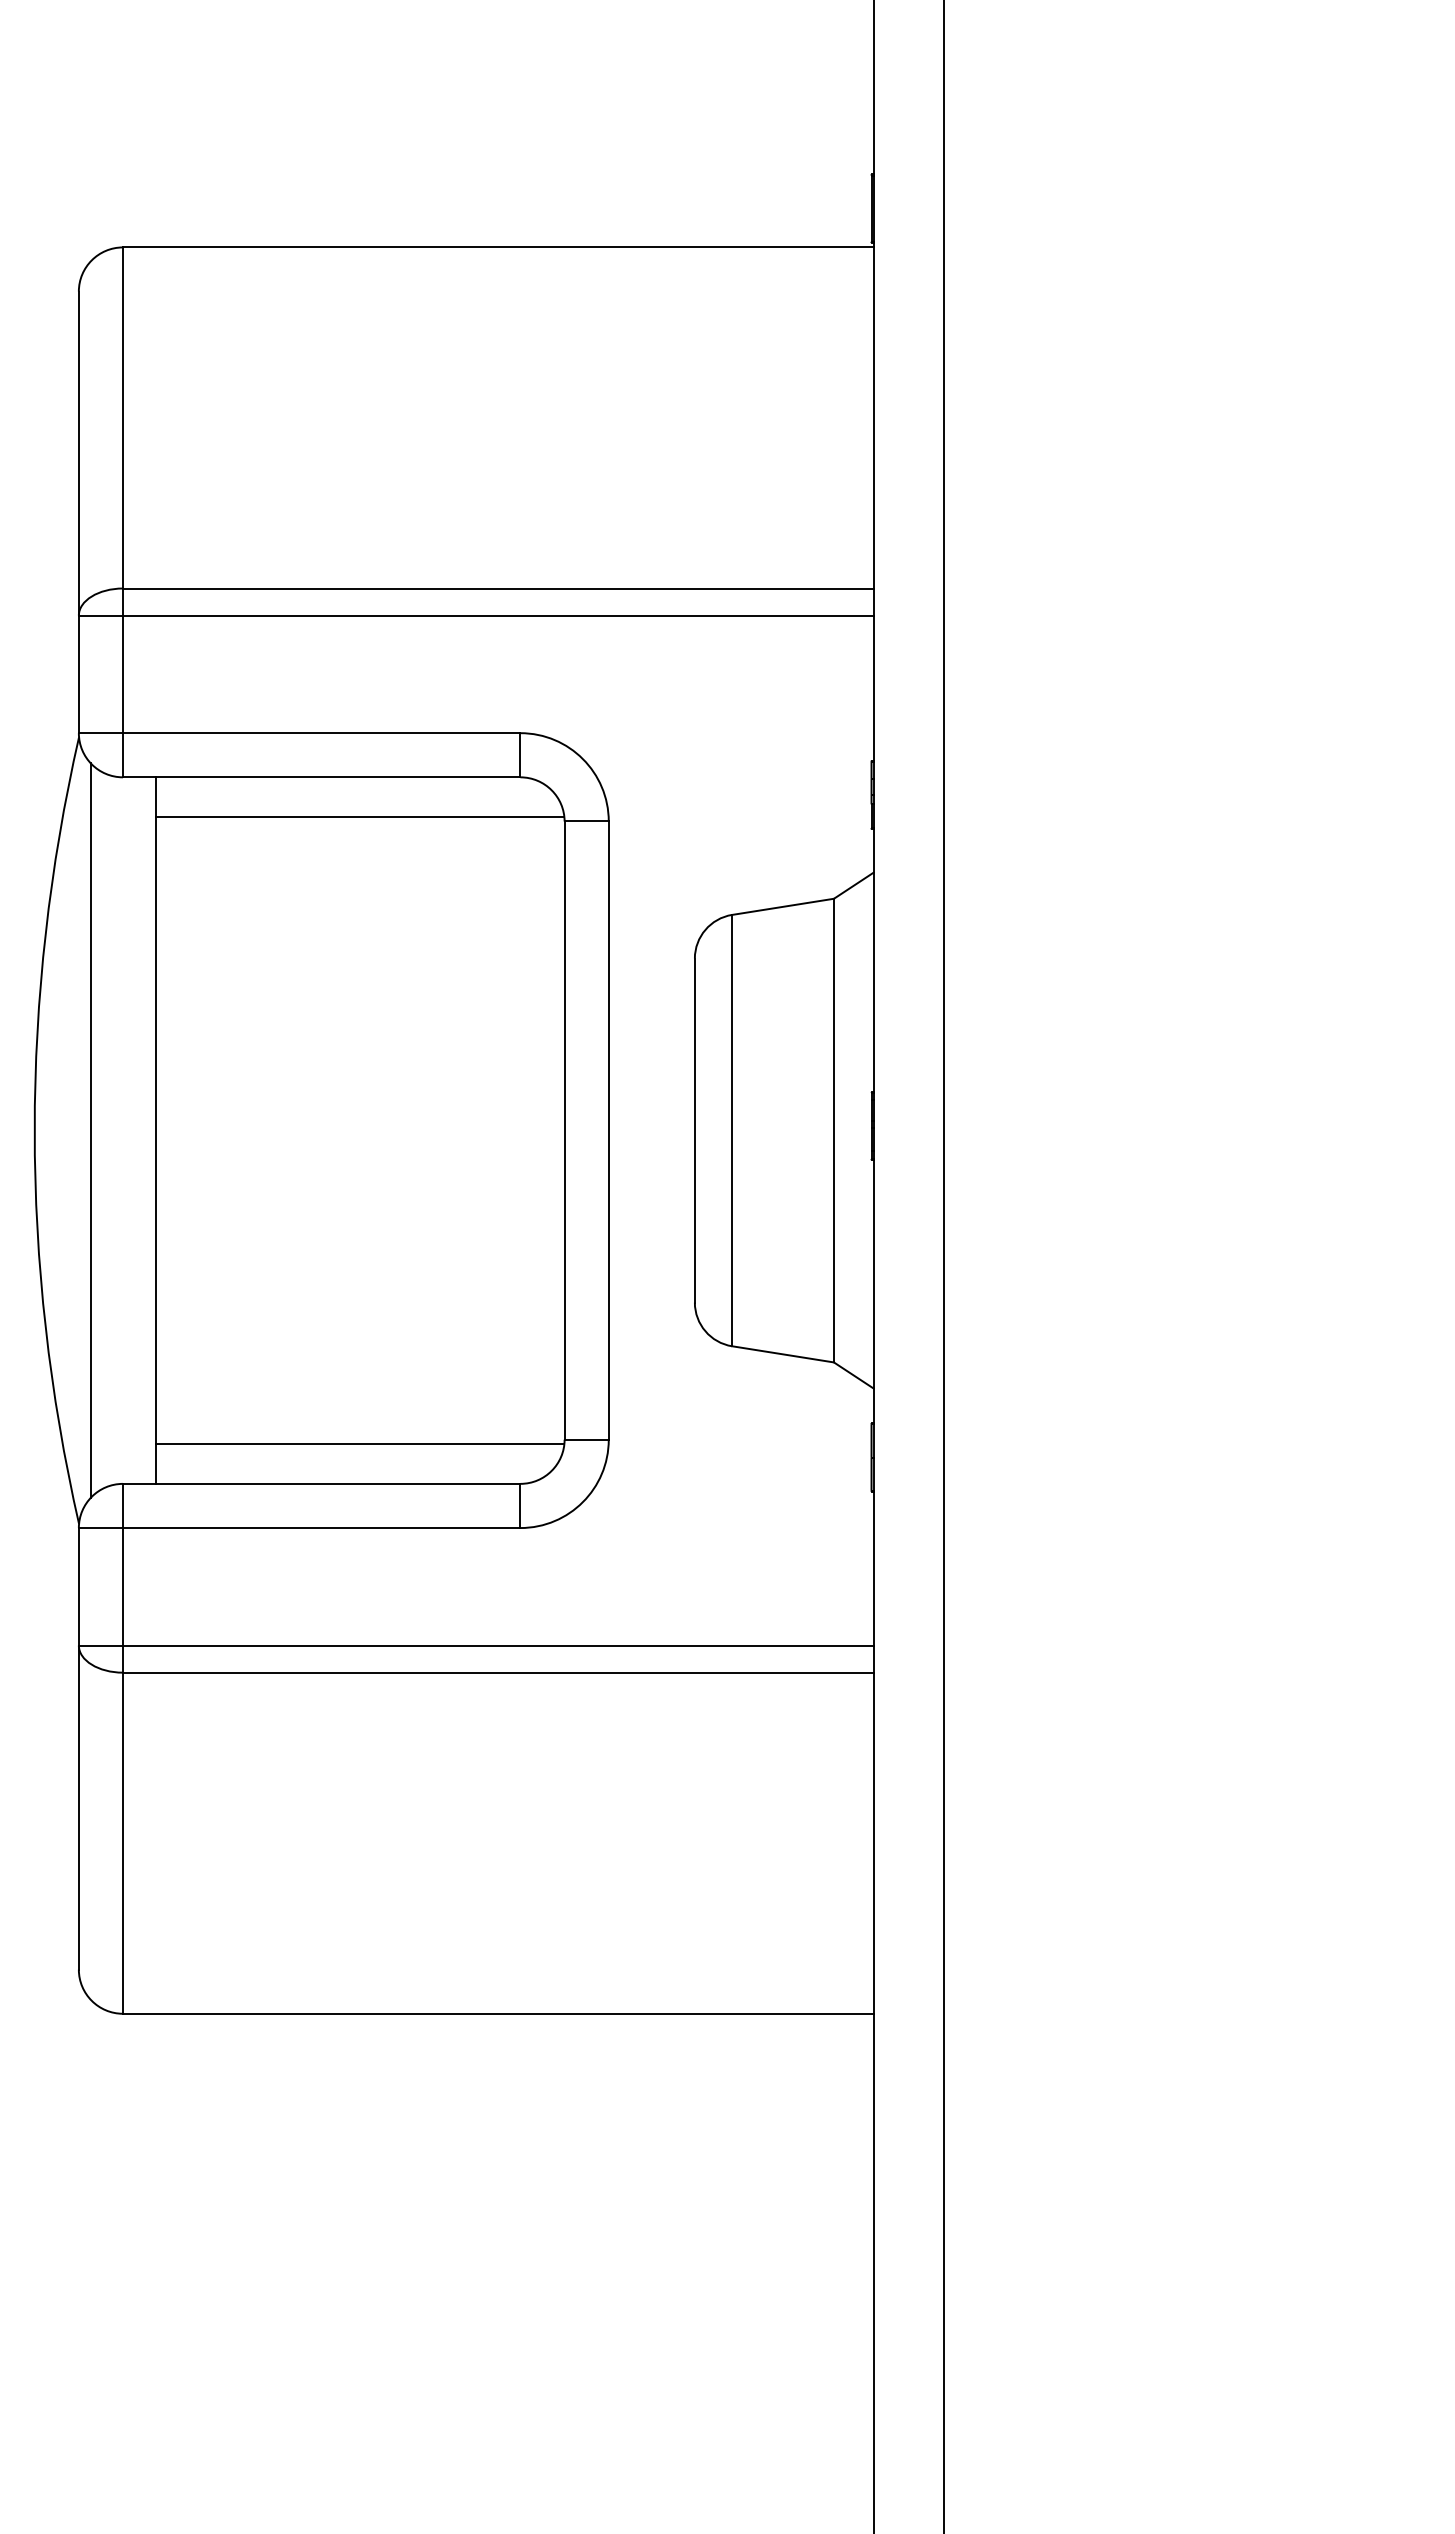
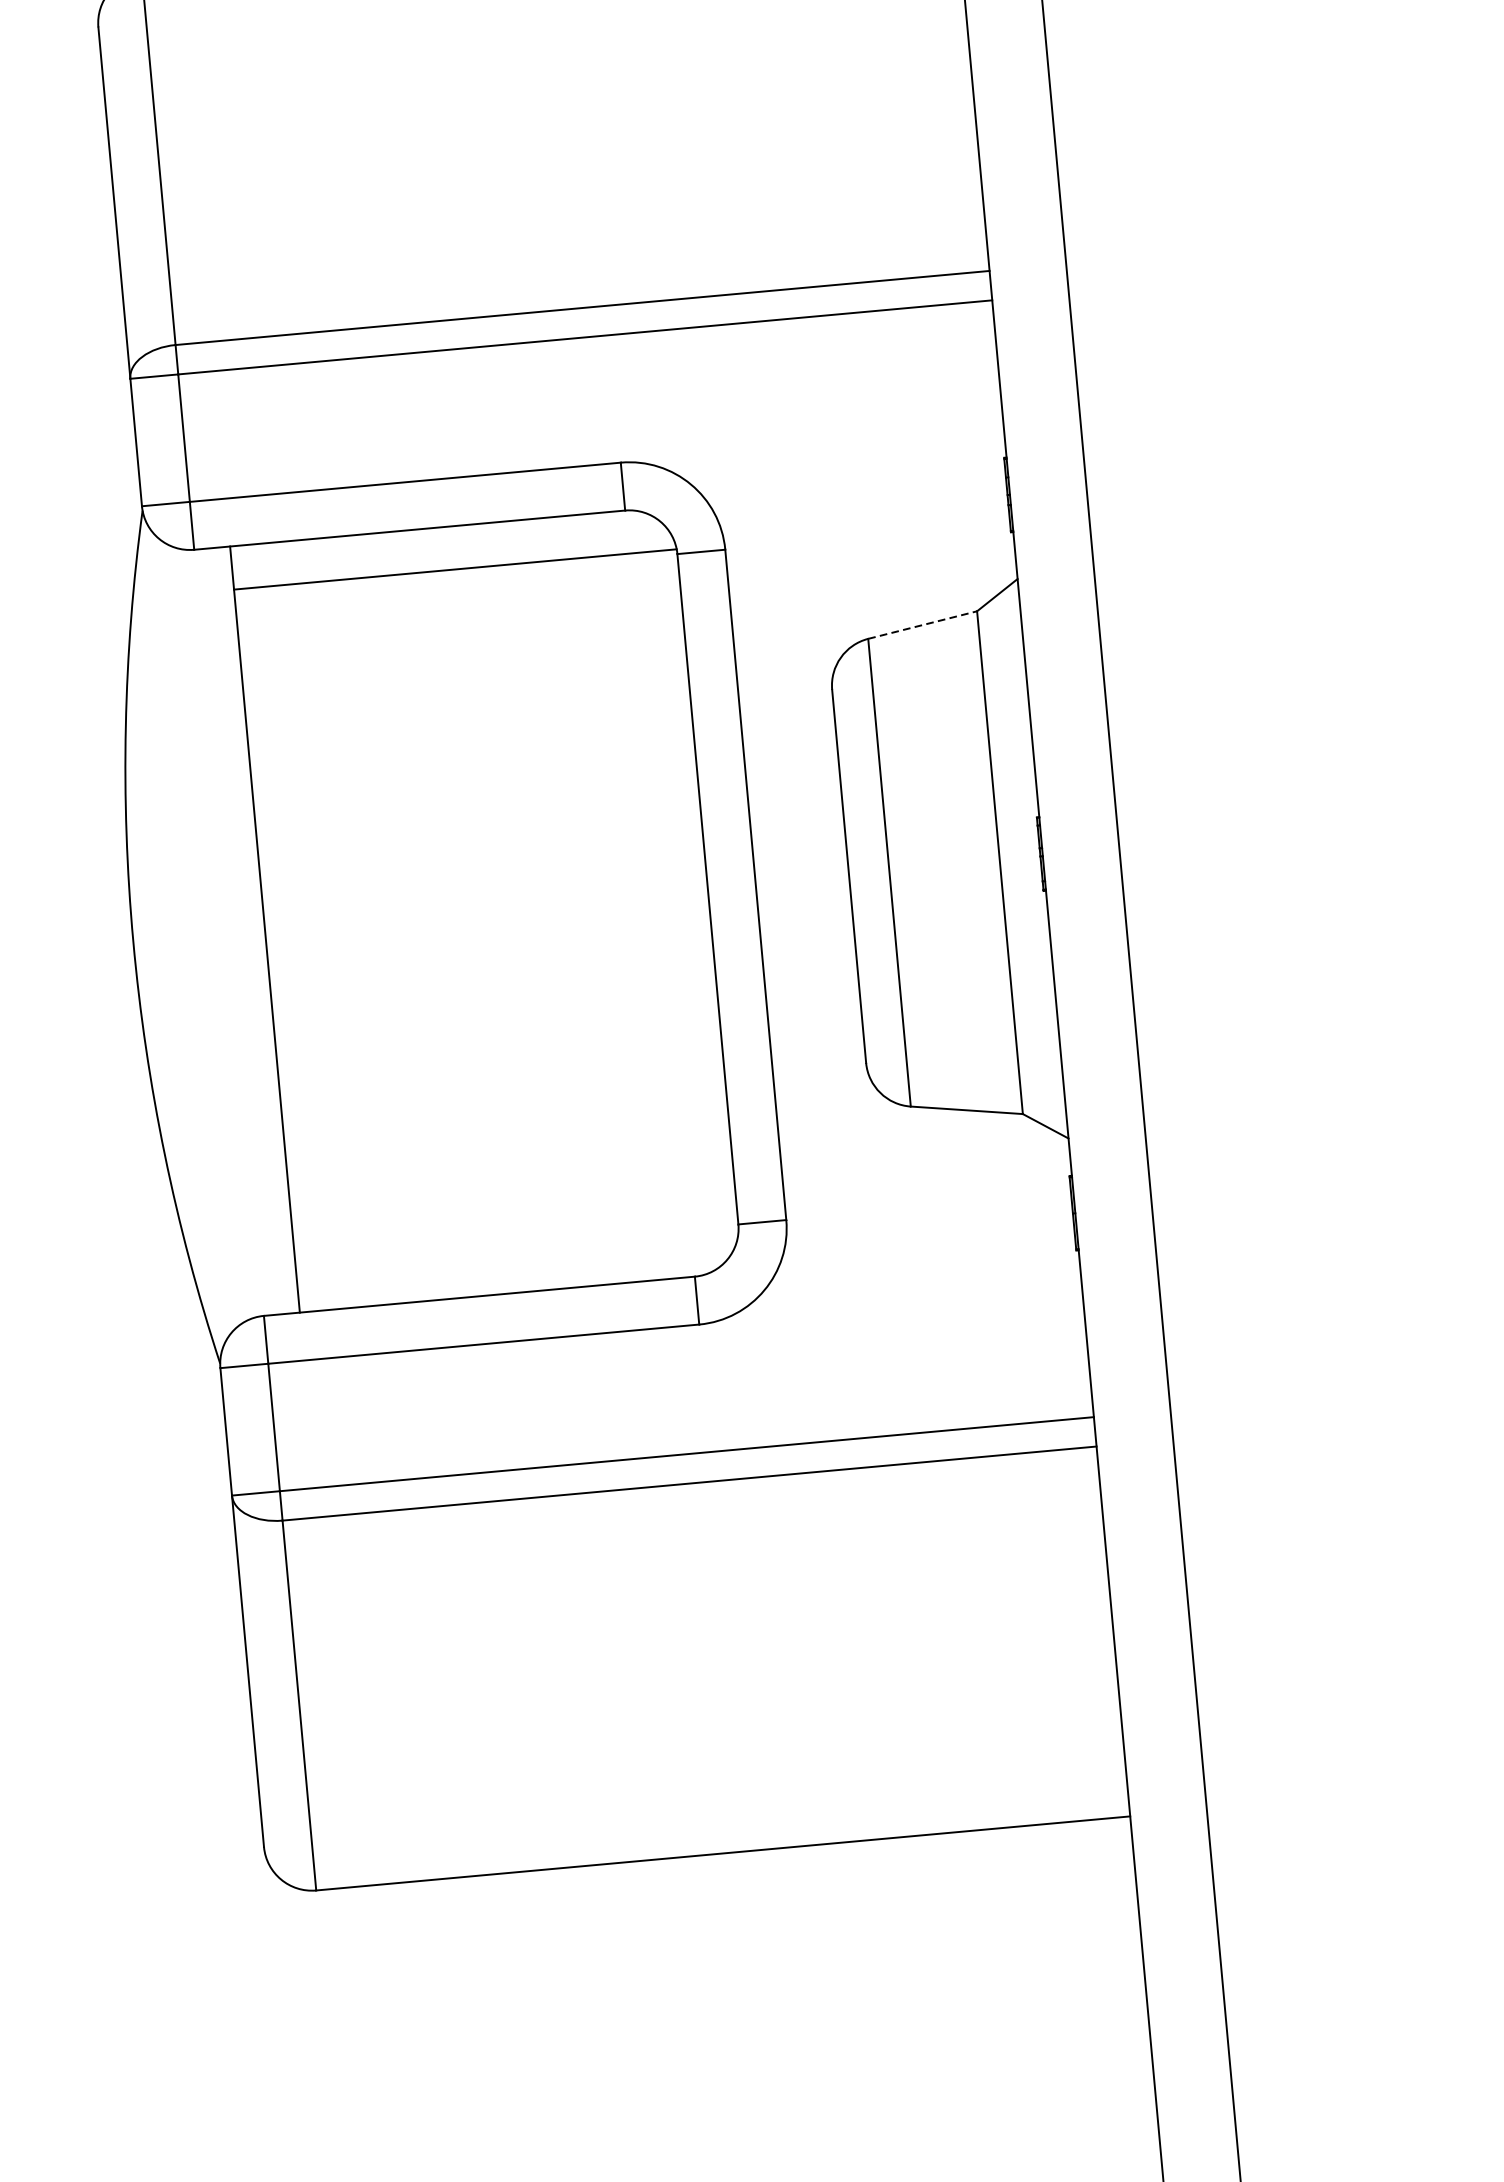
line: (783, 906) -> (923, 624), solid -> dashed
line: (90, 1130) -> (193, 935), removed
line: (360, 1444) -> (517, 1249), removed

